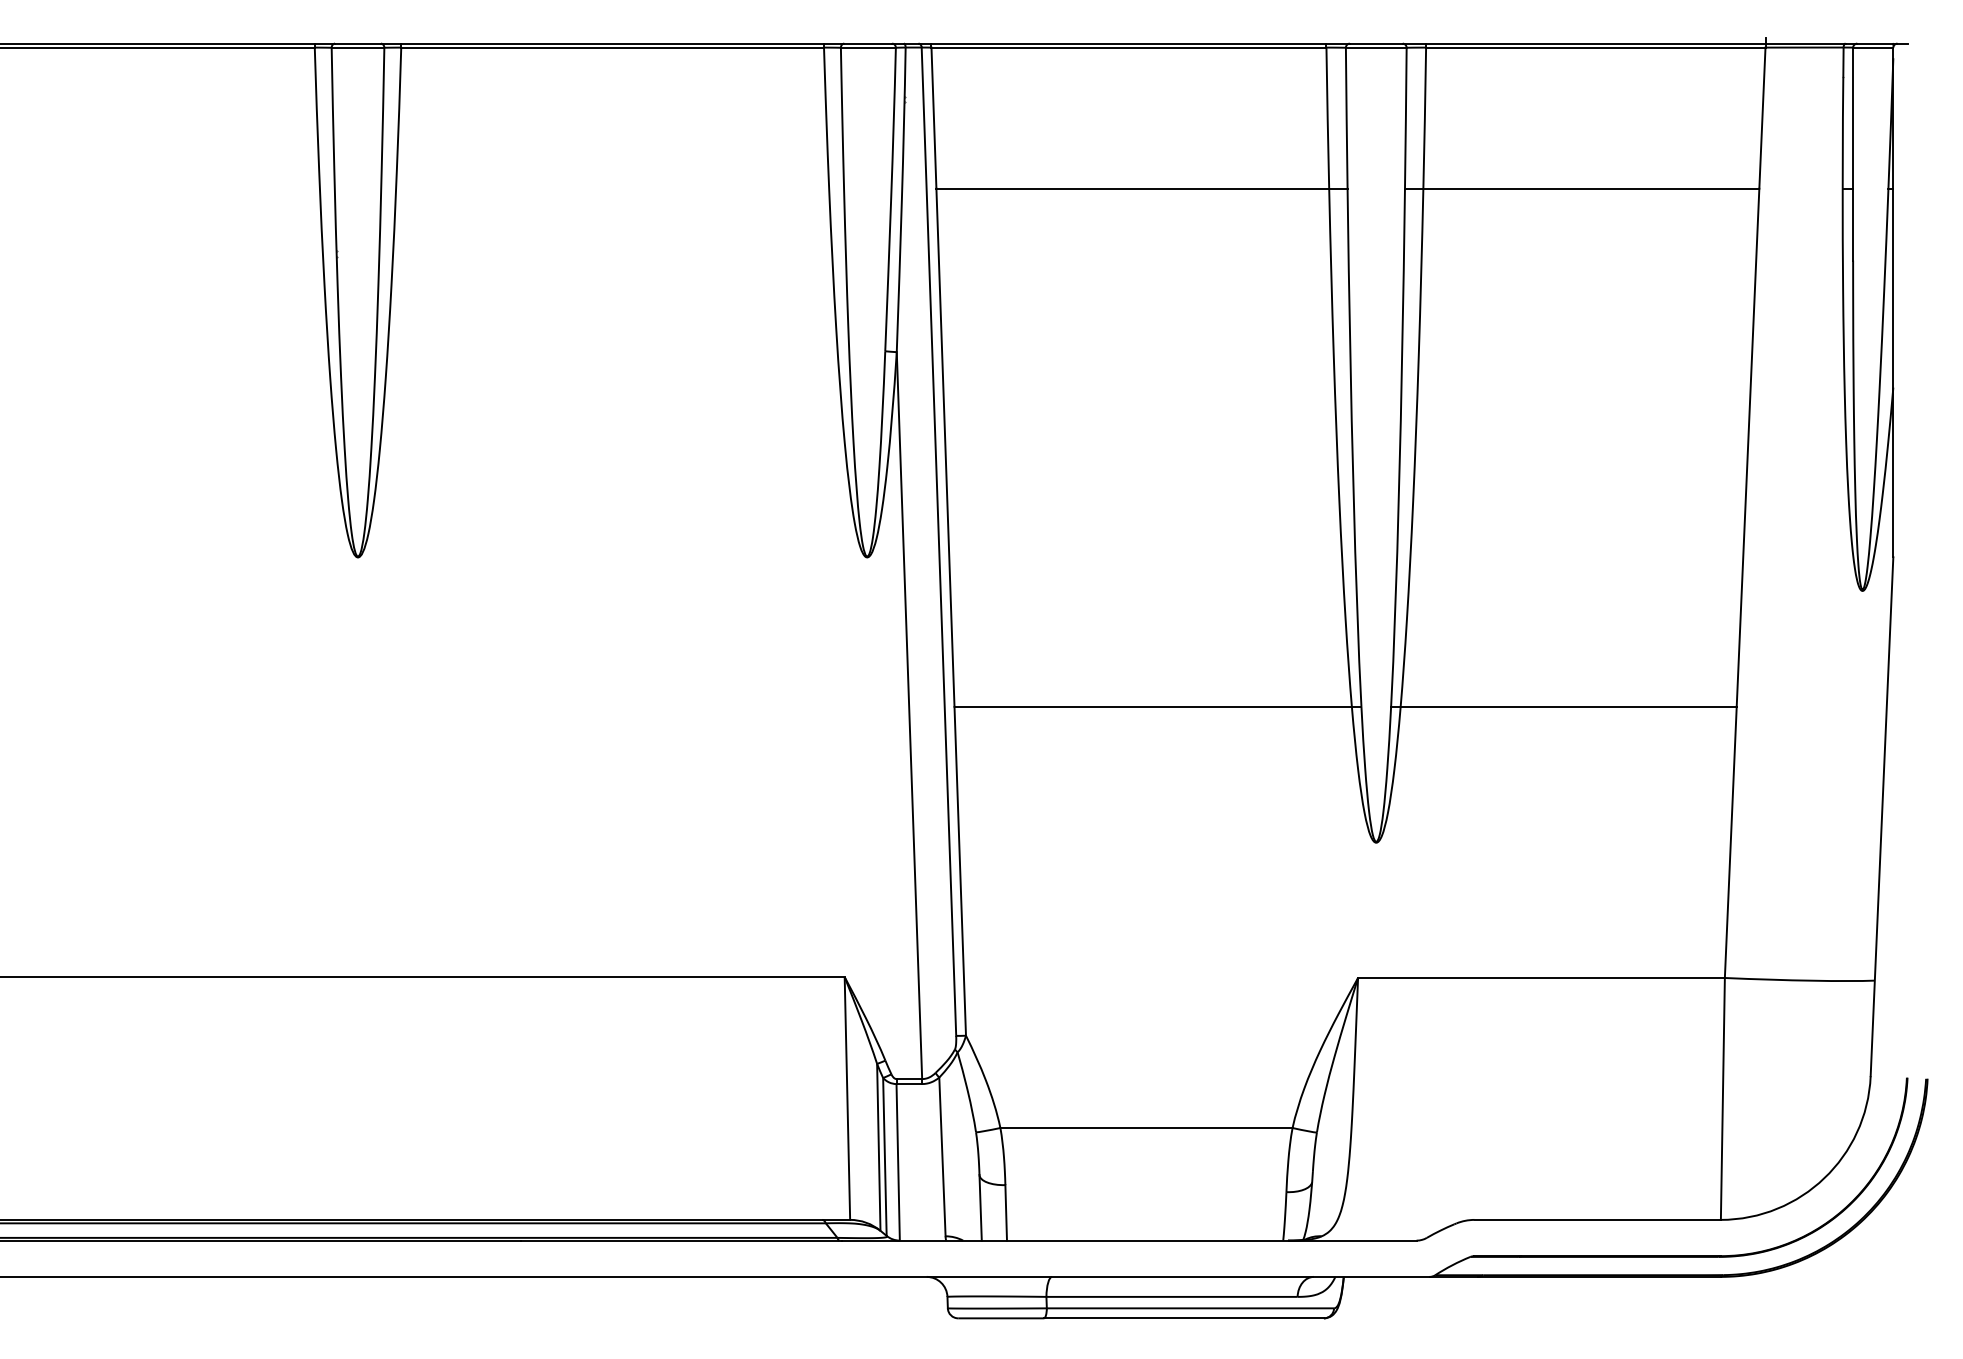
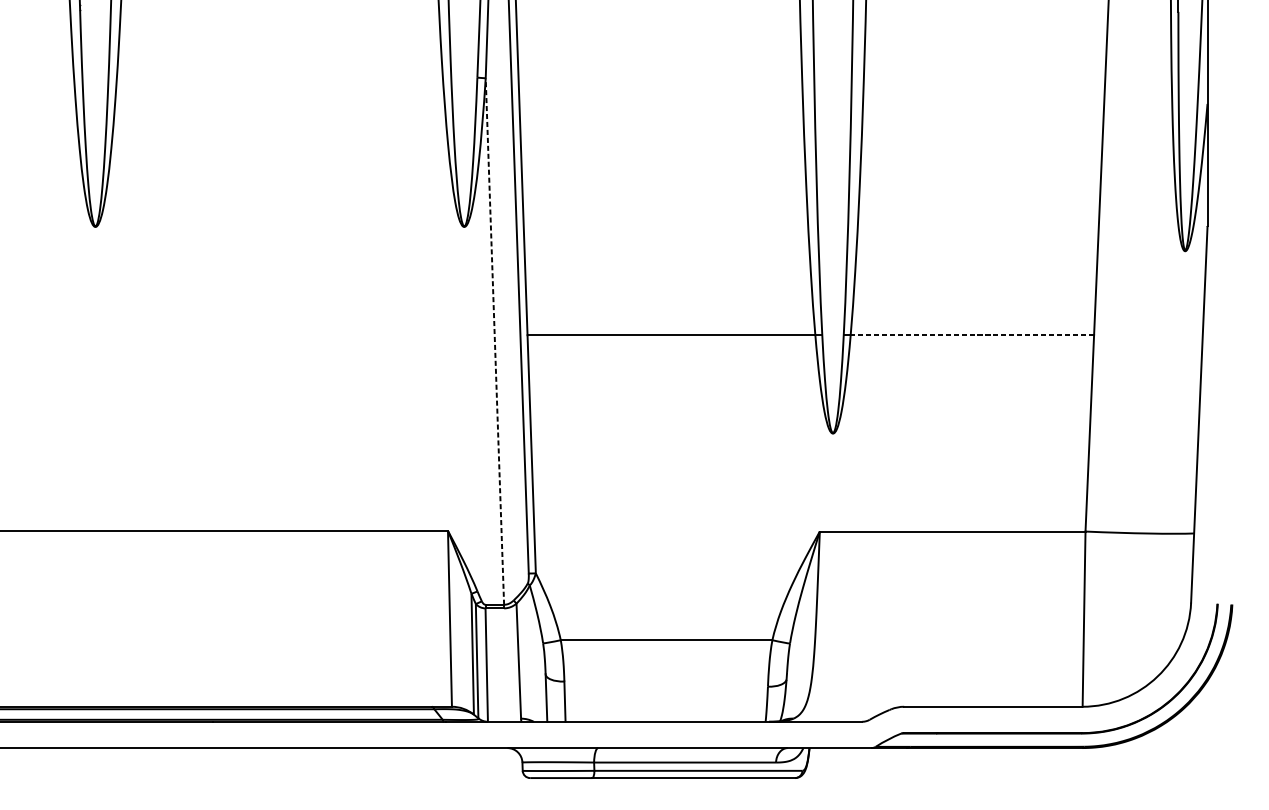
line: (1568, 706) -> (972, 334), solid -> dashed
line: (909, 715) -> (494, 341), solid -> dashed

